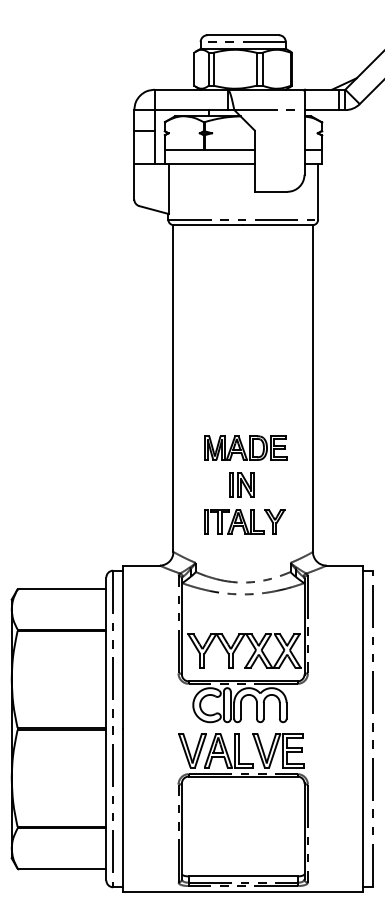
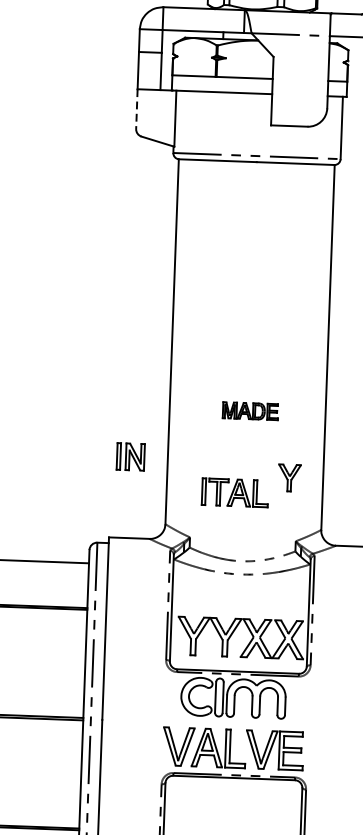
line: (134, 181) -> (137, 108), solid -> dashed
part: (245, 447) -> (250, 410), size x0.6
part: (241, 484) -> (129, 456), moved
part: (274, 521) -> (289, 477), moved

